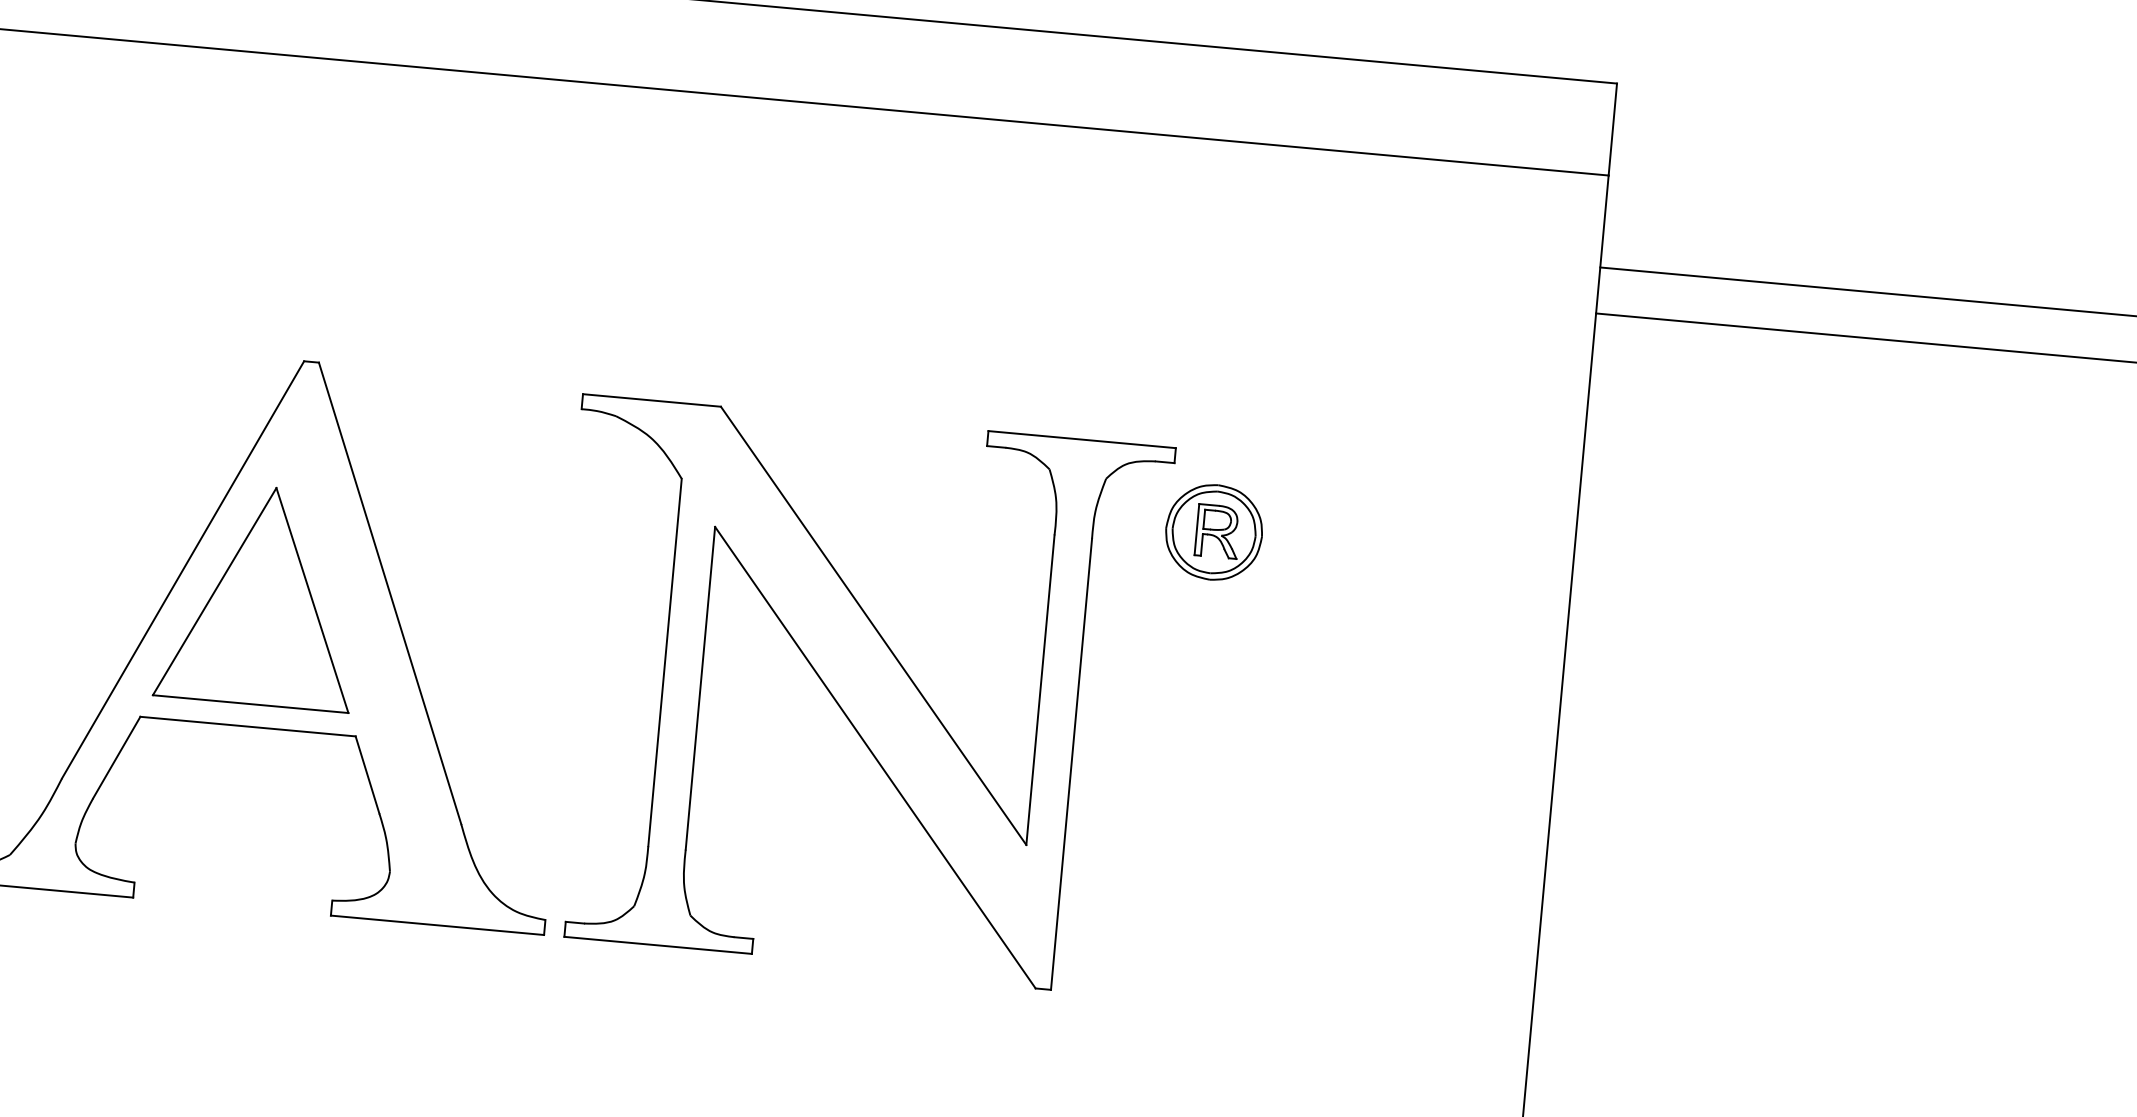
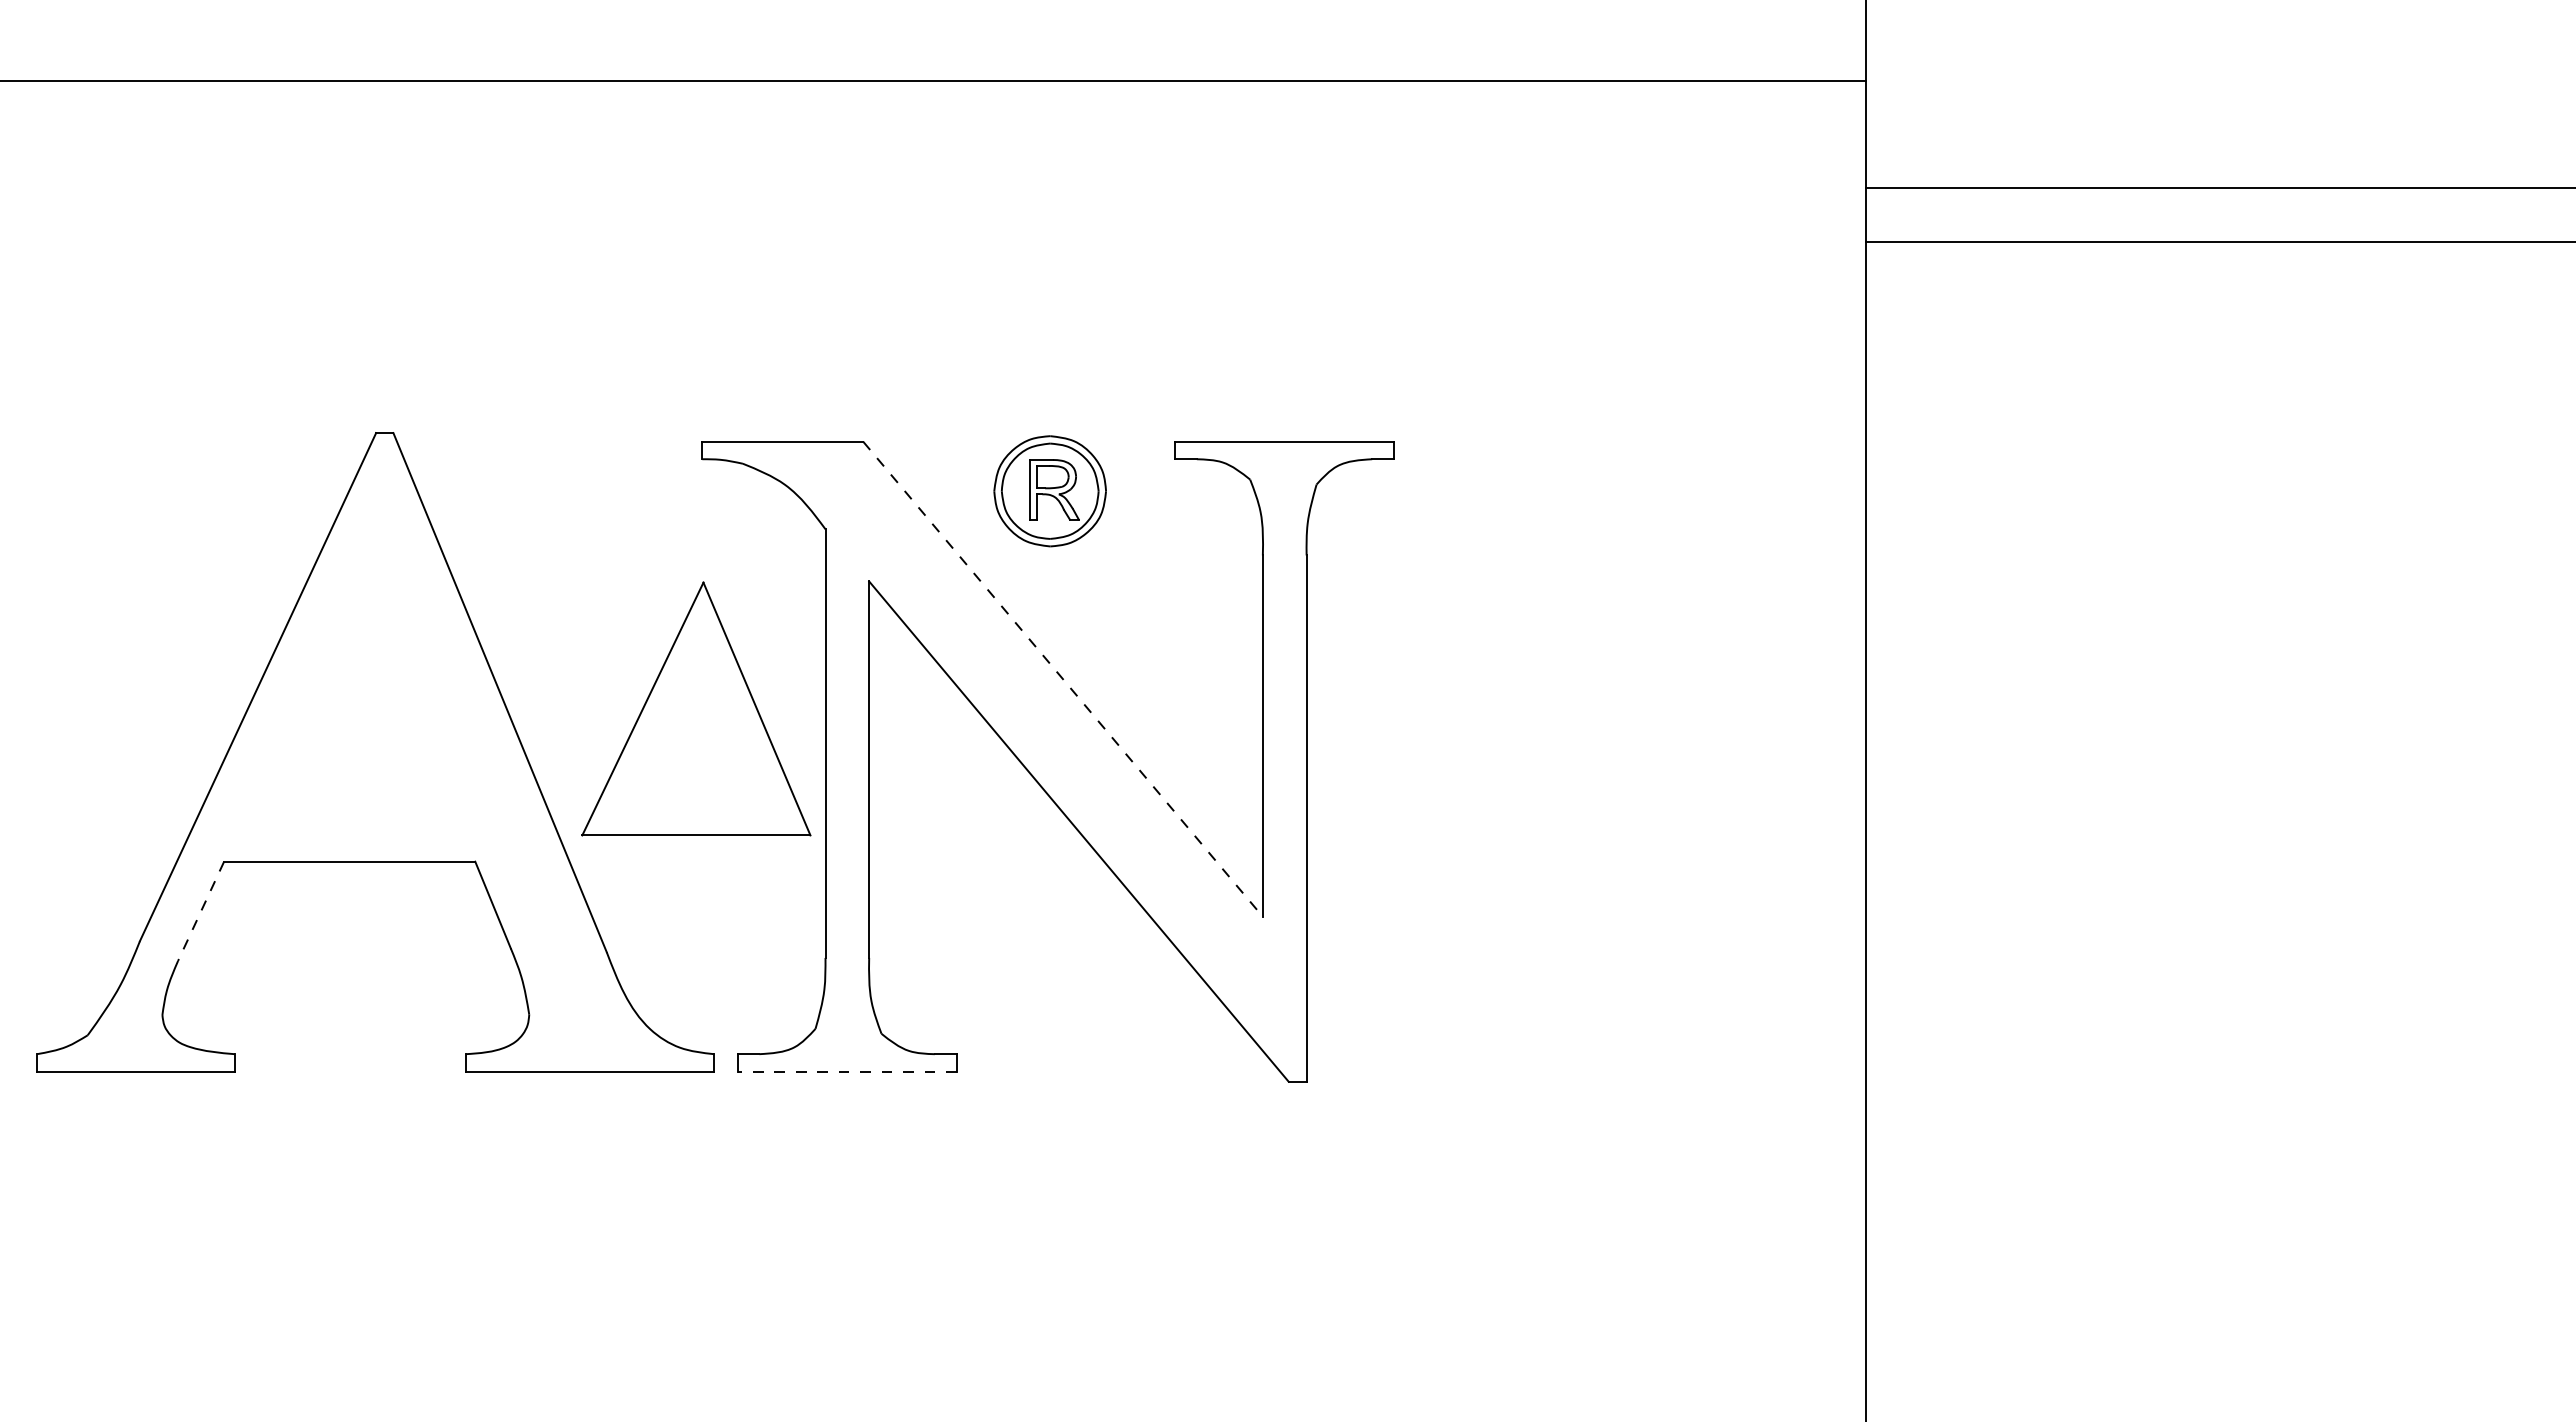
part: (1213, 532) -> (1049, 491), moved
part: (260, 595) -> (696, 708), moved
line: (874, 626) -> (1063, 679), solid -> dashed
line: (117, 757) -> (201, 911), solid -> dashed
line: (657, 945) -> (846, 1071), solid -> dashed

